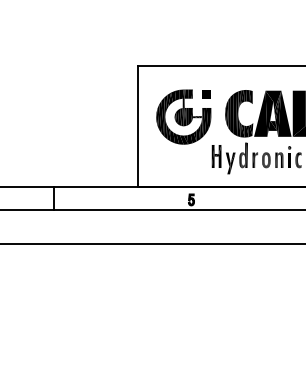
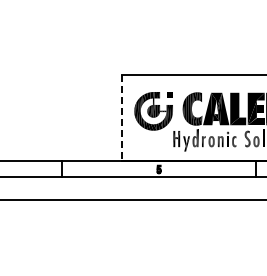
line: (138, 127) -> (121, 118), solid -> dashed

